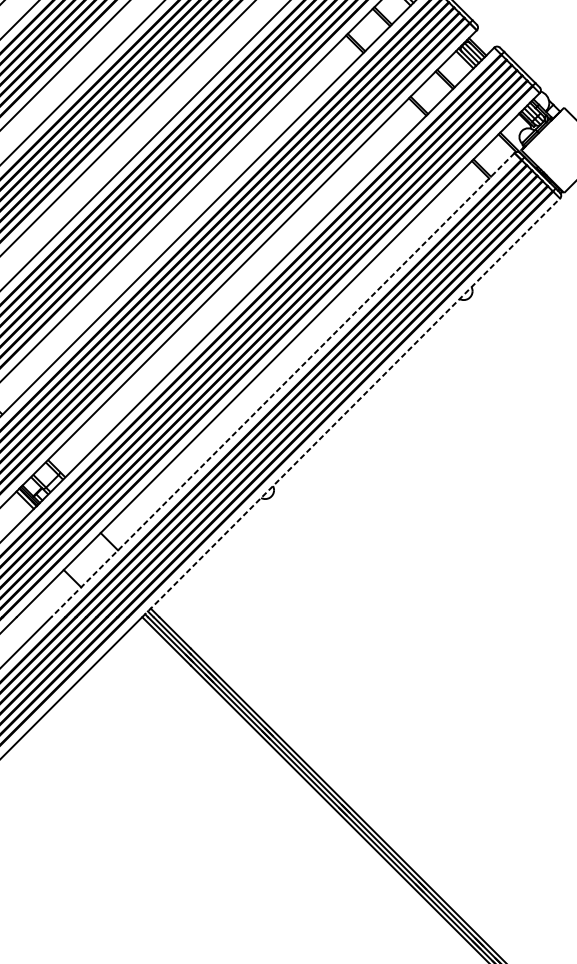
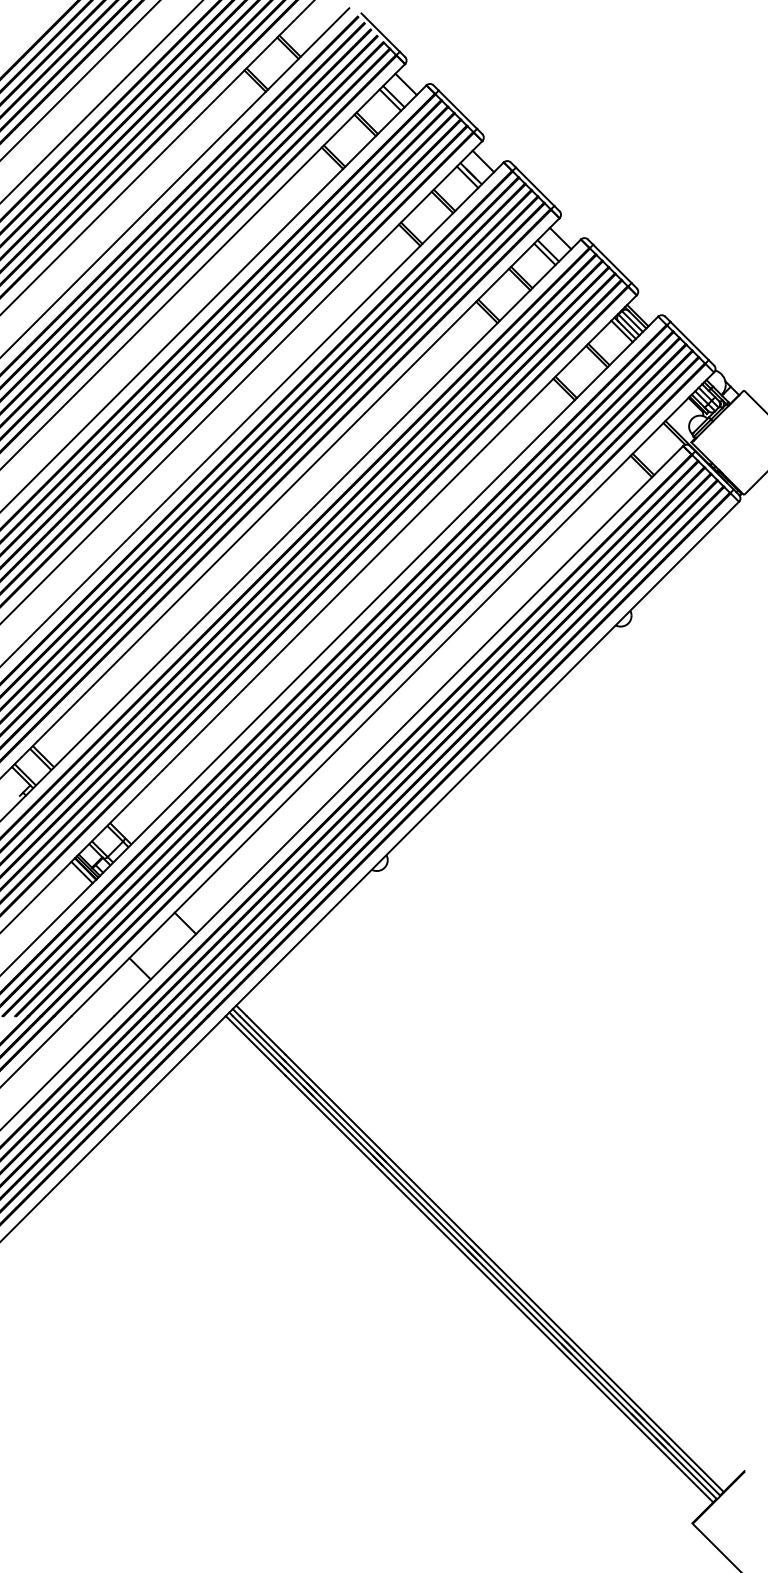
line: (282, 385) -> (398, 731), dashed -> solid
line: (351, 407) -> (482, 758), dashed -> solid

